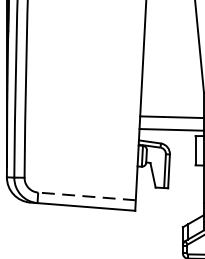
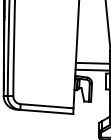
line: (87, 196) -> (47, 106), dashed -> solid

